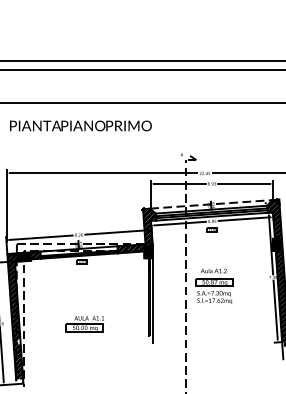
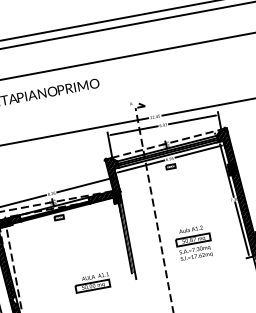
part: (214, 285) -> (193, 242), moved
part: (84, 324) -> (92, 283), moved

